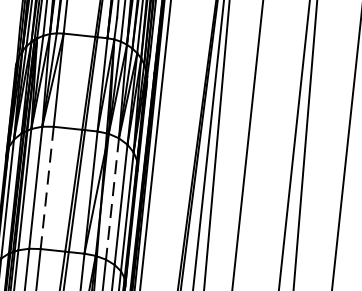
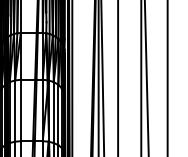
line: (46, 187) -> (20, 110), dashed -> solid
line: (111, 200) -> (53, 113), dashed -> solid

